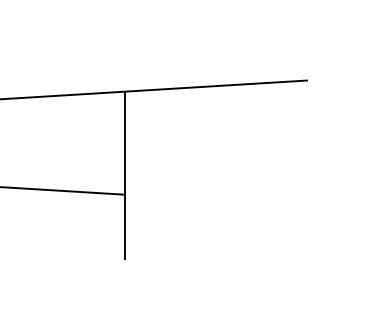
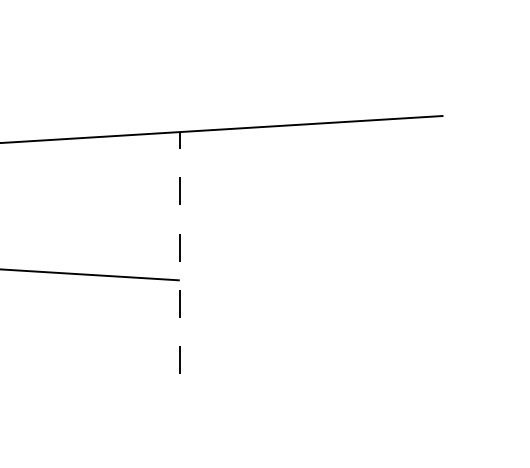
line: (124, 175) -> (179, 252), solid -> dashed

